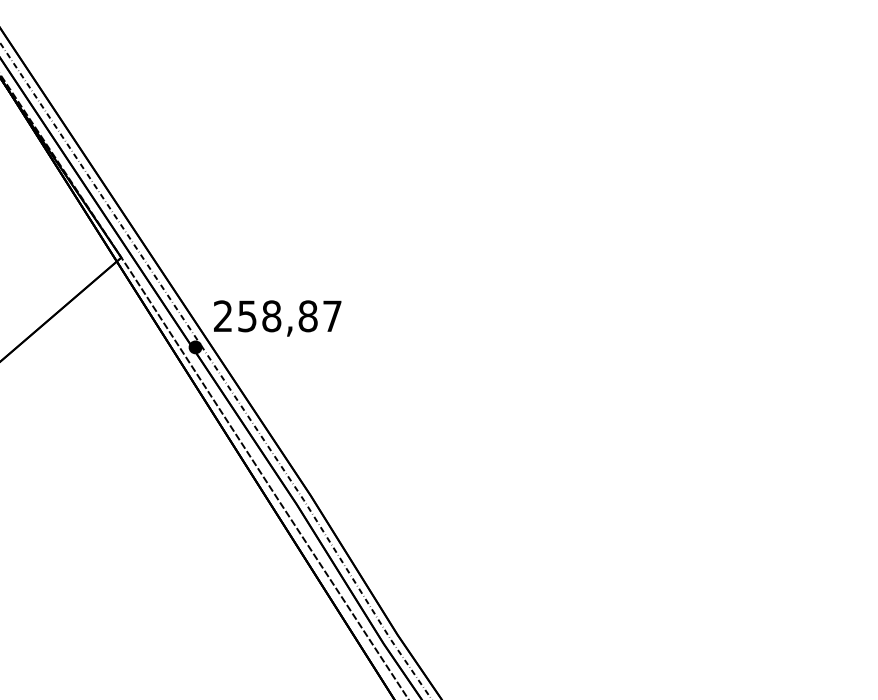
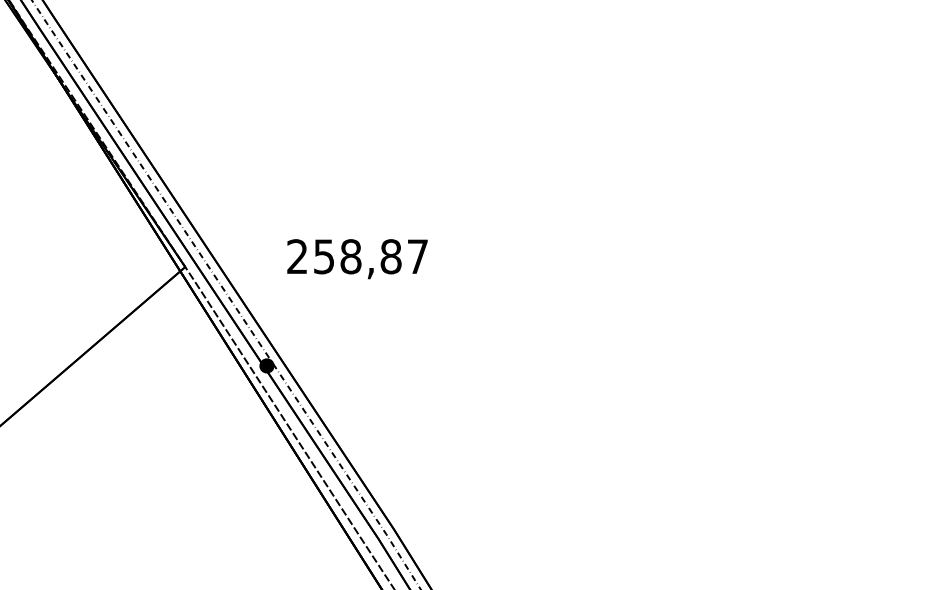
text: (277, 318) -> (357, 259), moved

